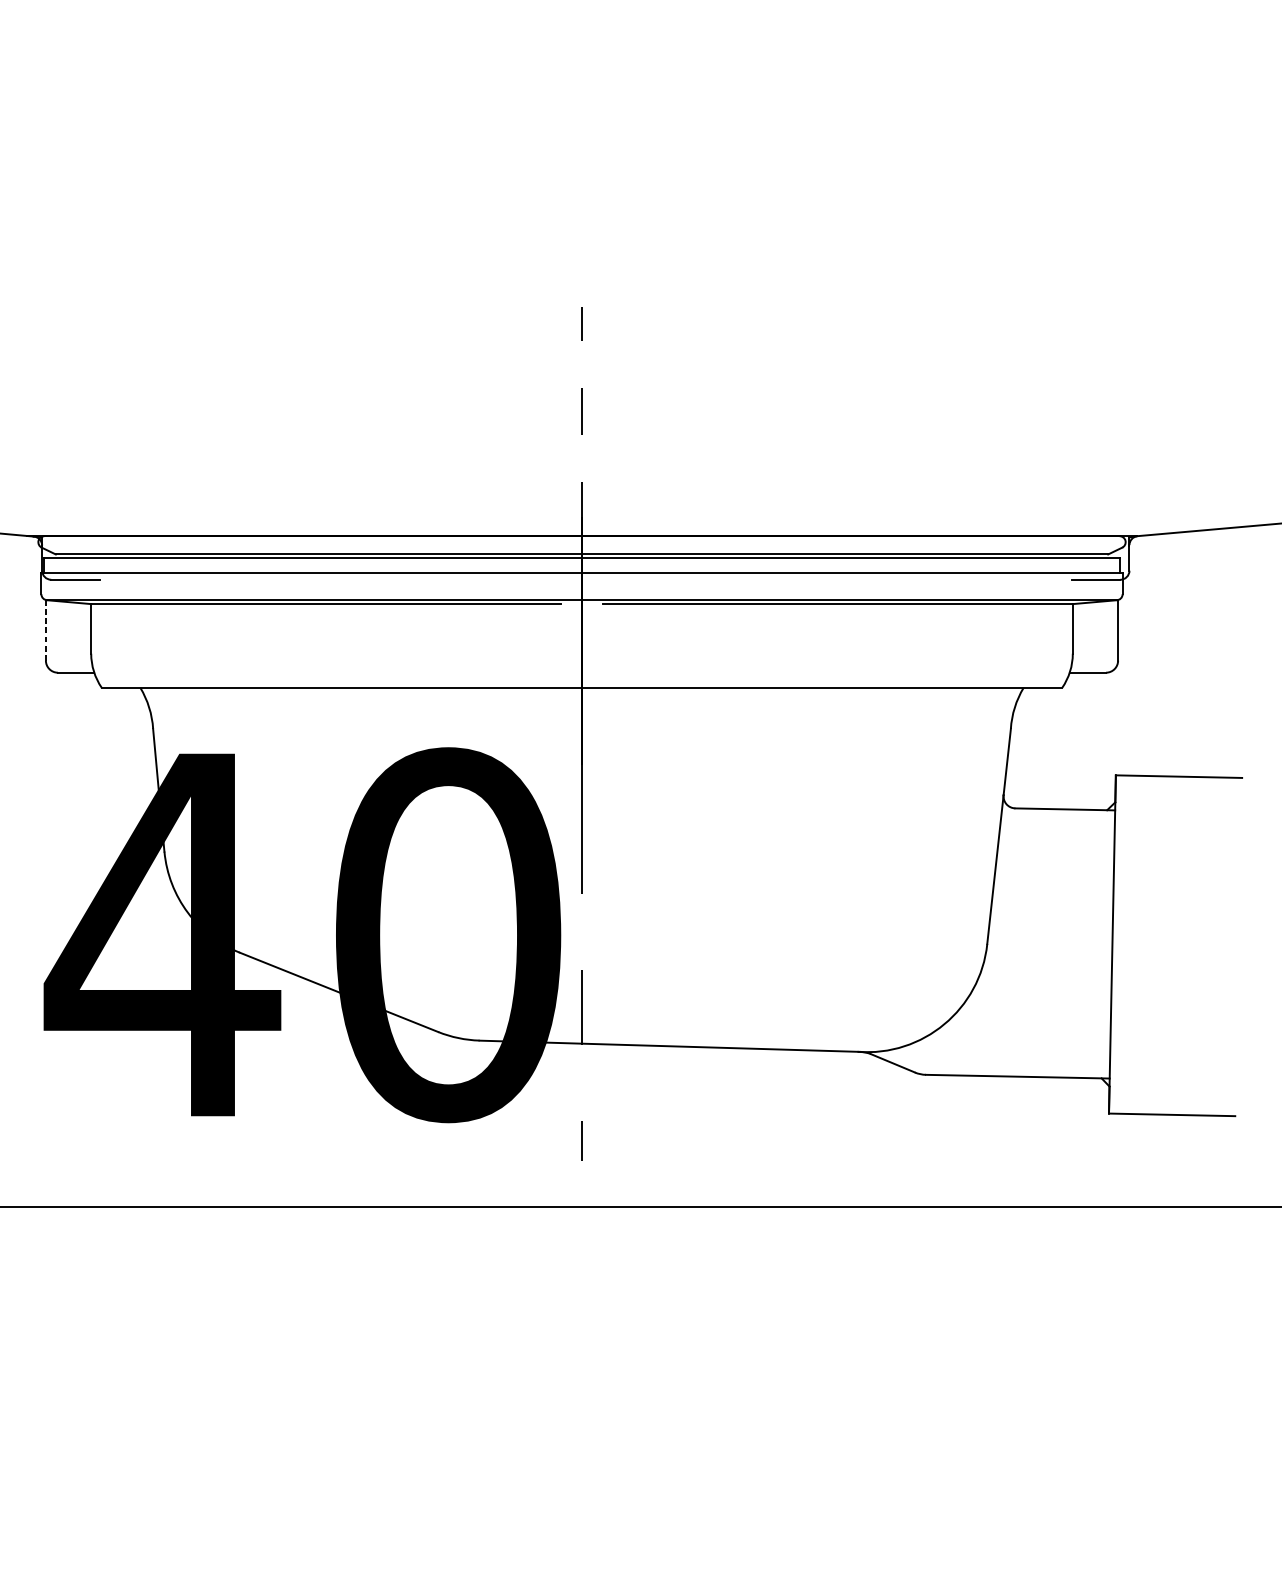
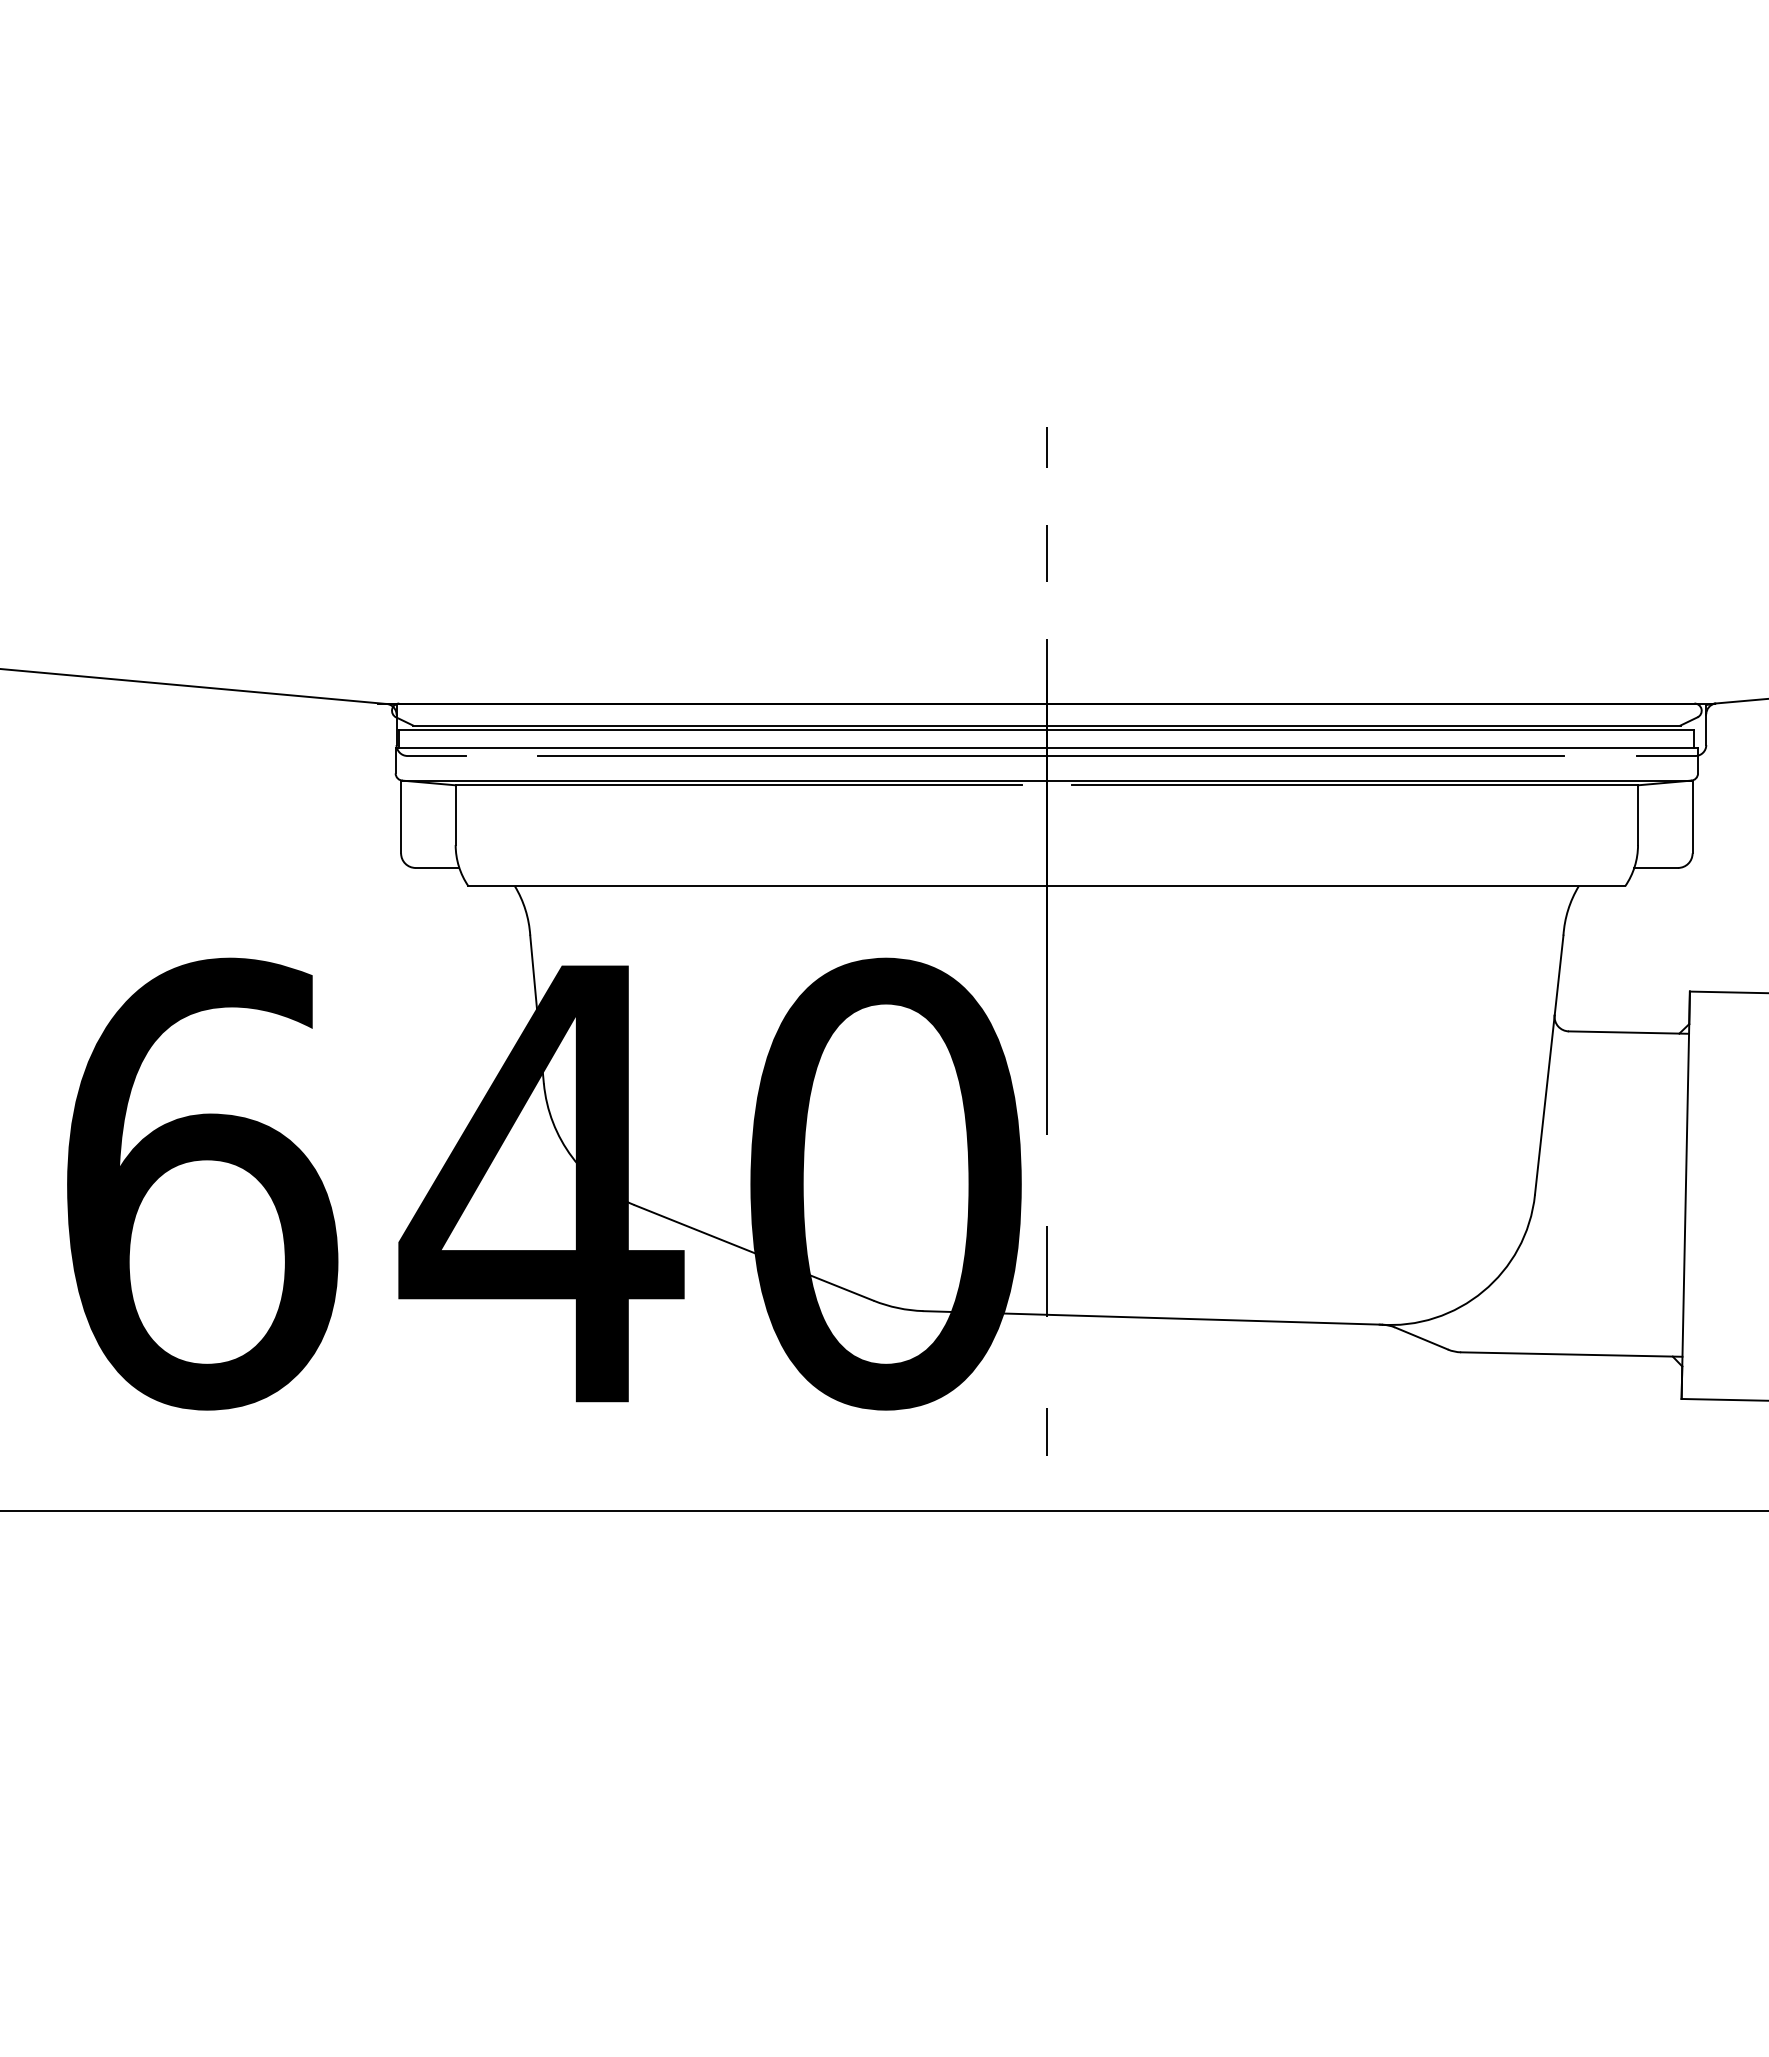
line: (585, 579) -> (1051, 755), added
line: (46, 629) -> (401, 816), dashed -> solid

